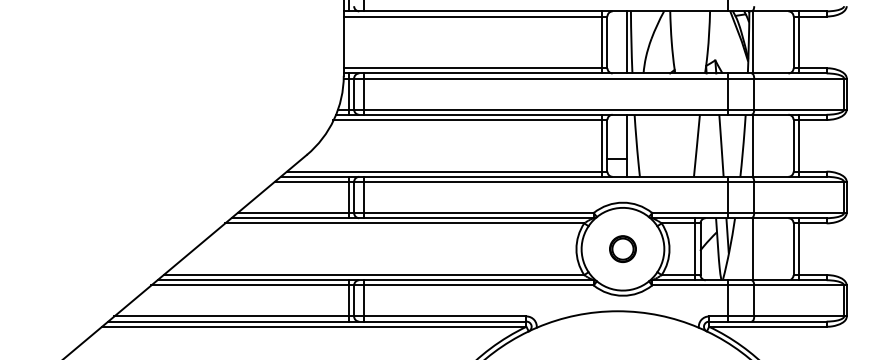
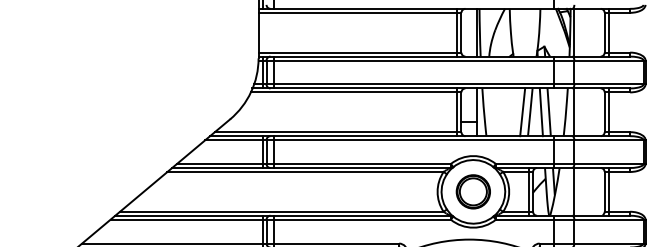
line: (686, 145) -> (522, 112), added
line: (711, 145) -> (541, 112), added
part: (622, 248) -> (473, 191), size x1.67

